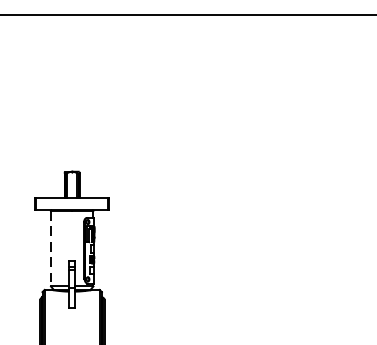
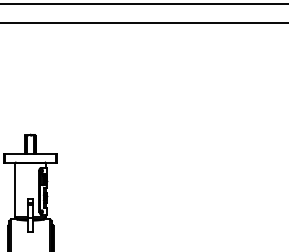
line: (51, 248) -> (15, 189), dashed -> solid

